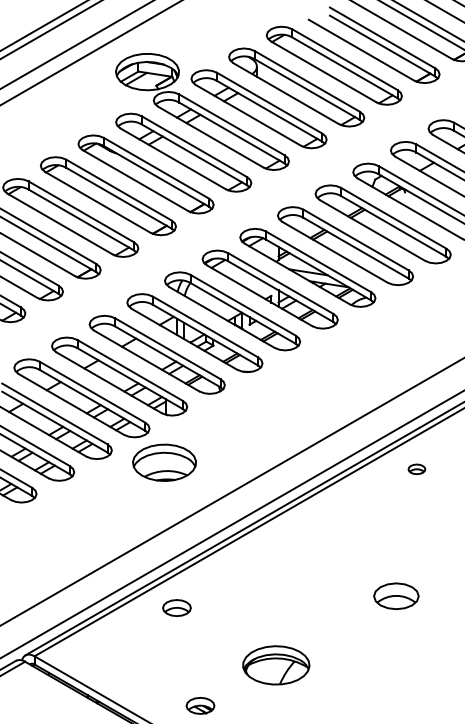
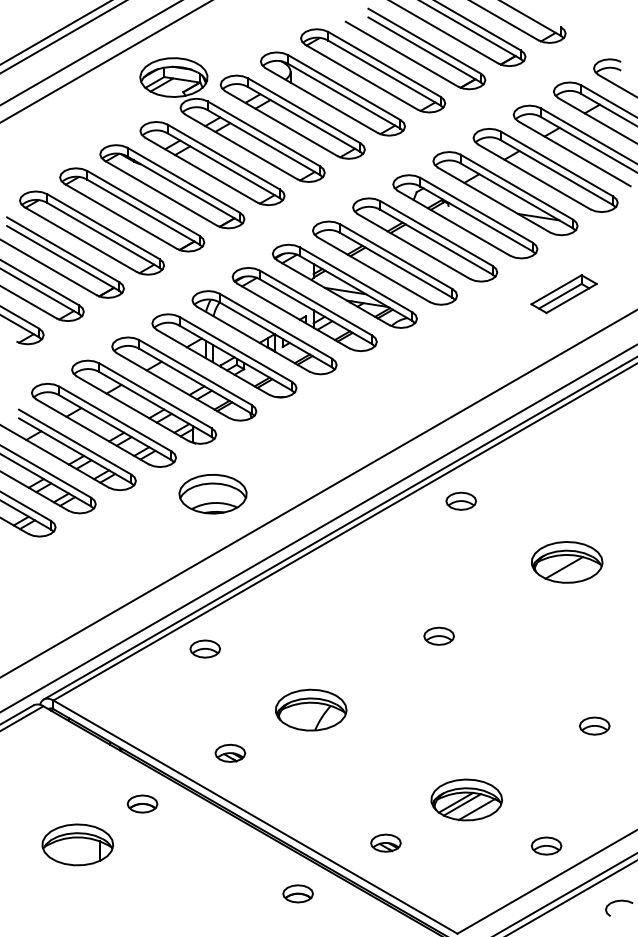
part: (164, 463) -> (212, 494), moved
part: (416, 468) -> (460, 500), size x1.67
part: (395, 595) -> (438, 635), size x0.62

